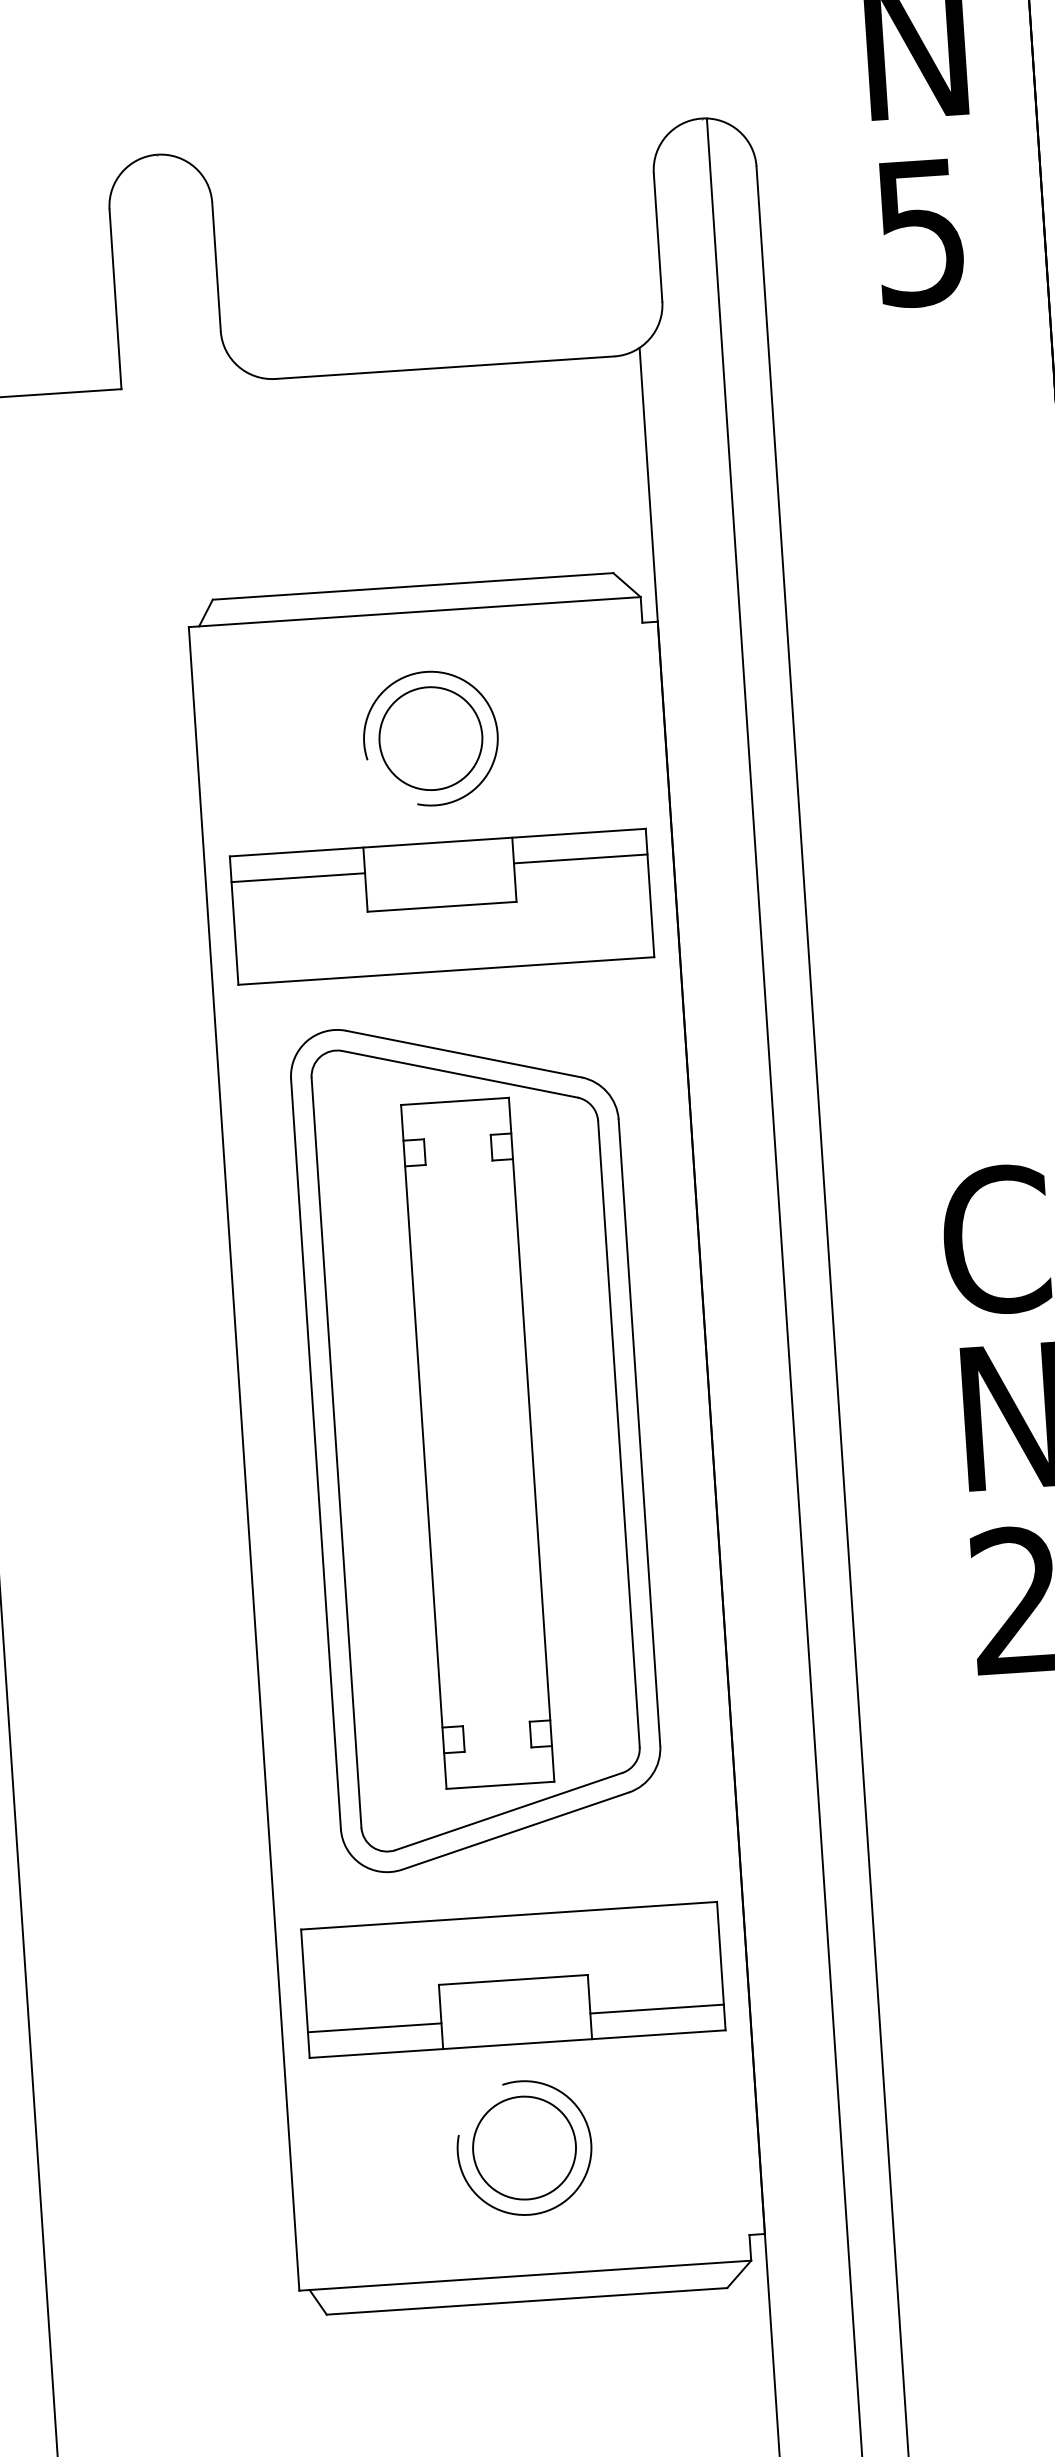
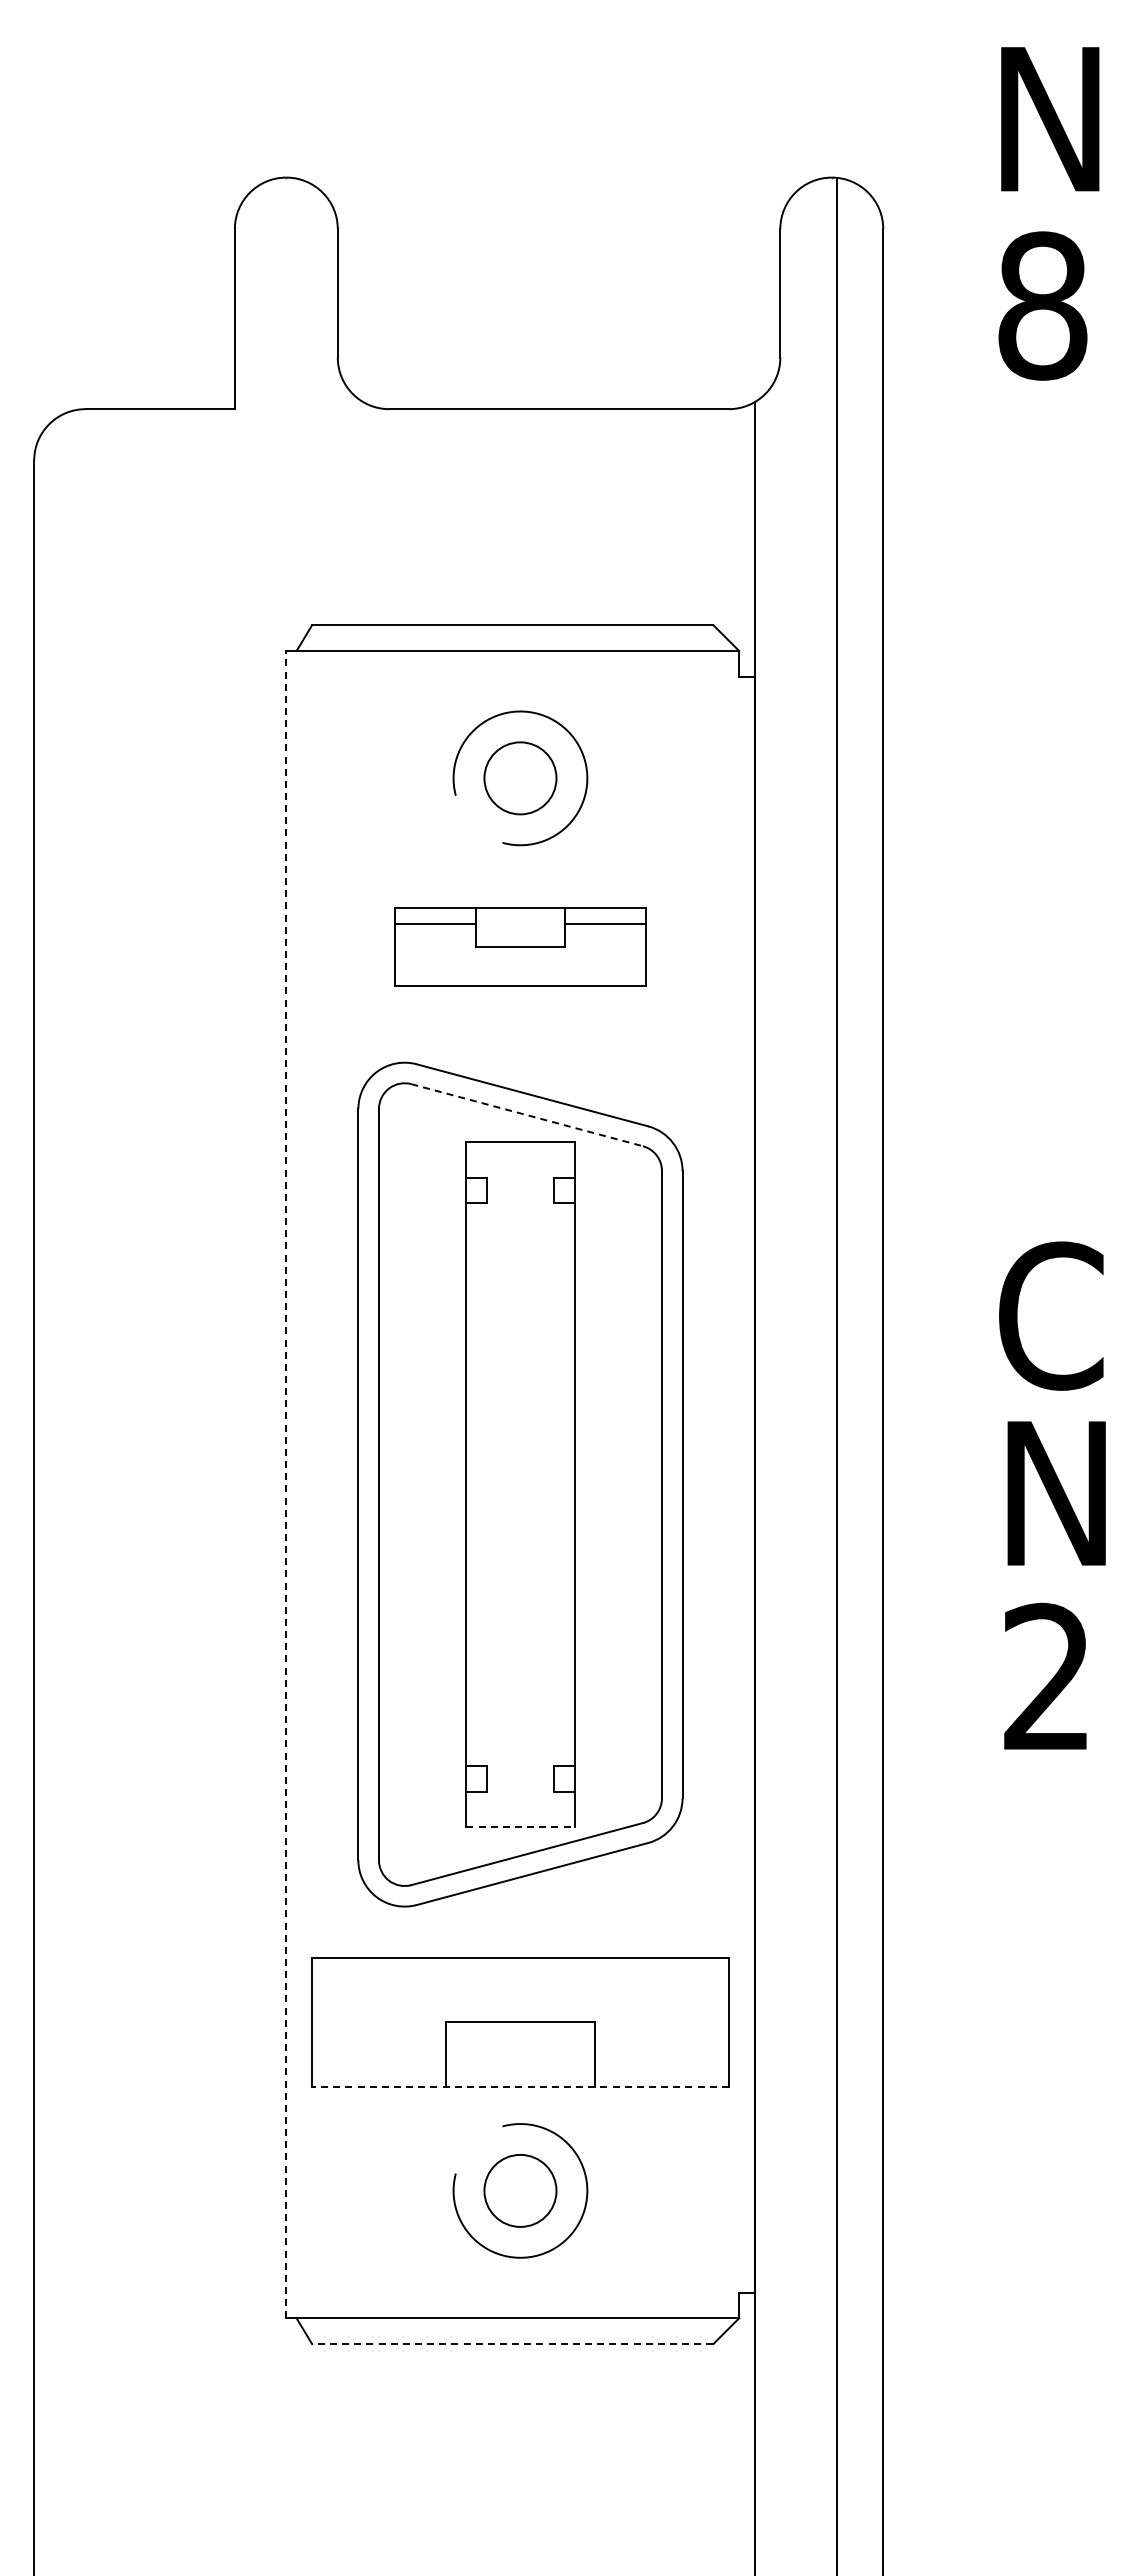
text: (920, 232) -> (1042, 305), 5 -> 8
circle: (430, 737) -> (520, 777), size x0.7
part: (442, 906) -> (520, 946), size x0.6
line: (460, 1074) -> (527, 1115), solid -> dashed
line: (244, 1458) -> (286, 1484), solid -> dashed
line: (500, 1785) -> (520, 1827), solid -> dashed
line: (656, 2008) -> (661, 2060), removed
line: (374, 2027) -> (378, 2060), removed
line: (516, 2043) -> (519, 2086), solid -> dashed
circle: (524, 2147) -> (520, 2190), size x0.7
line: (526, 2301) -> (512, 2344), solid -> dashed

